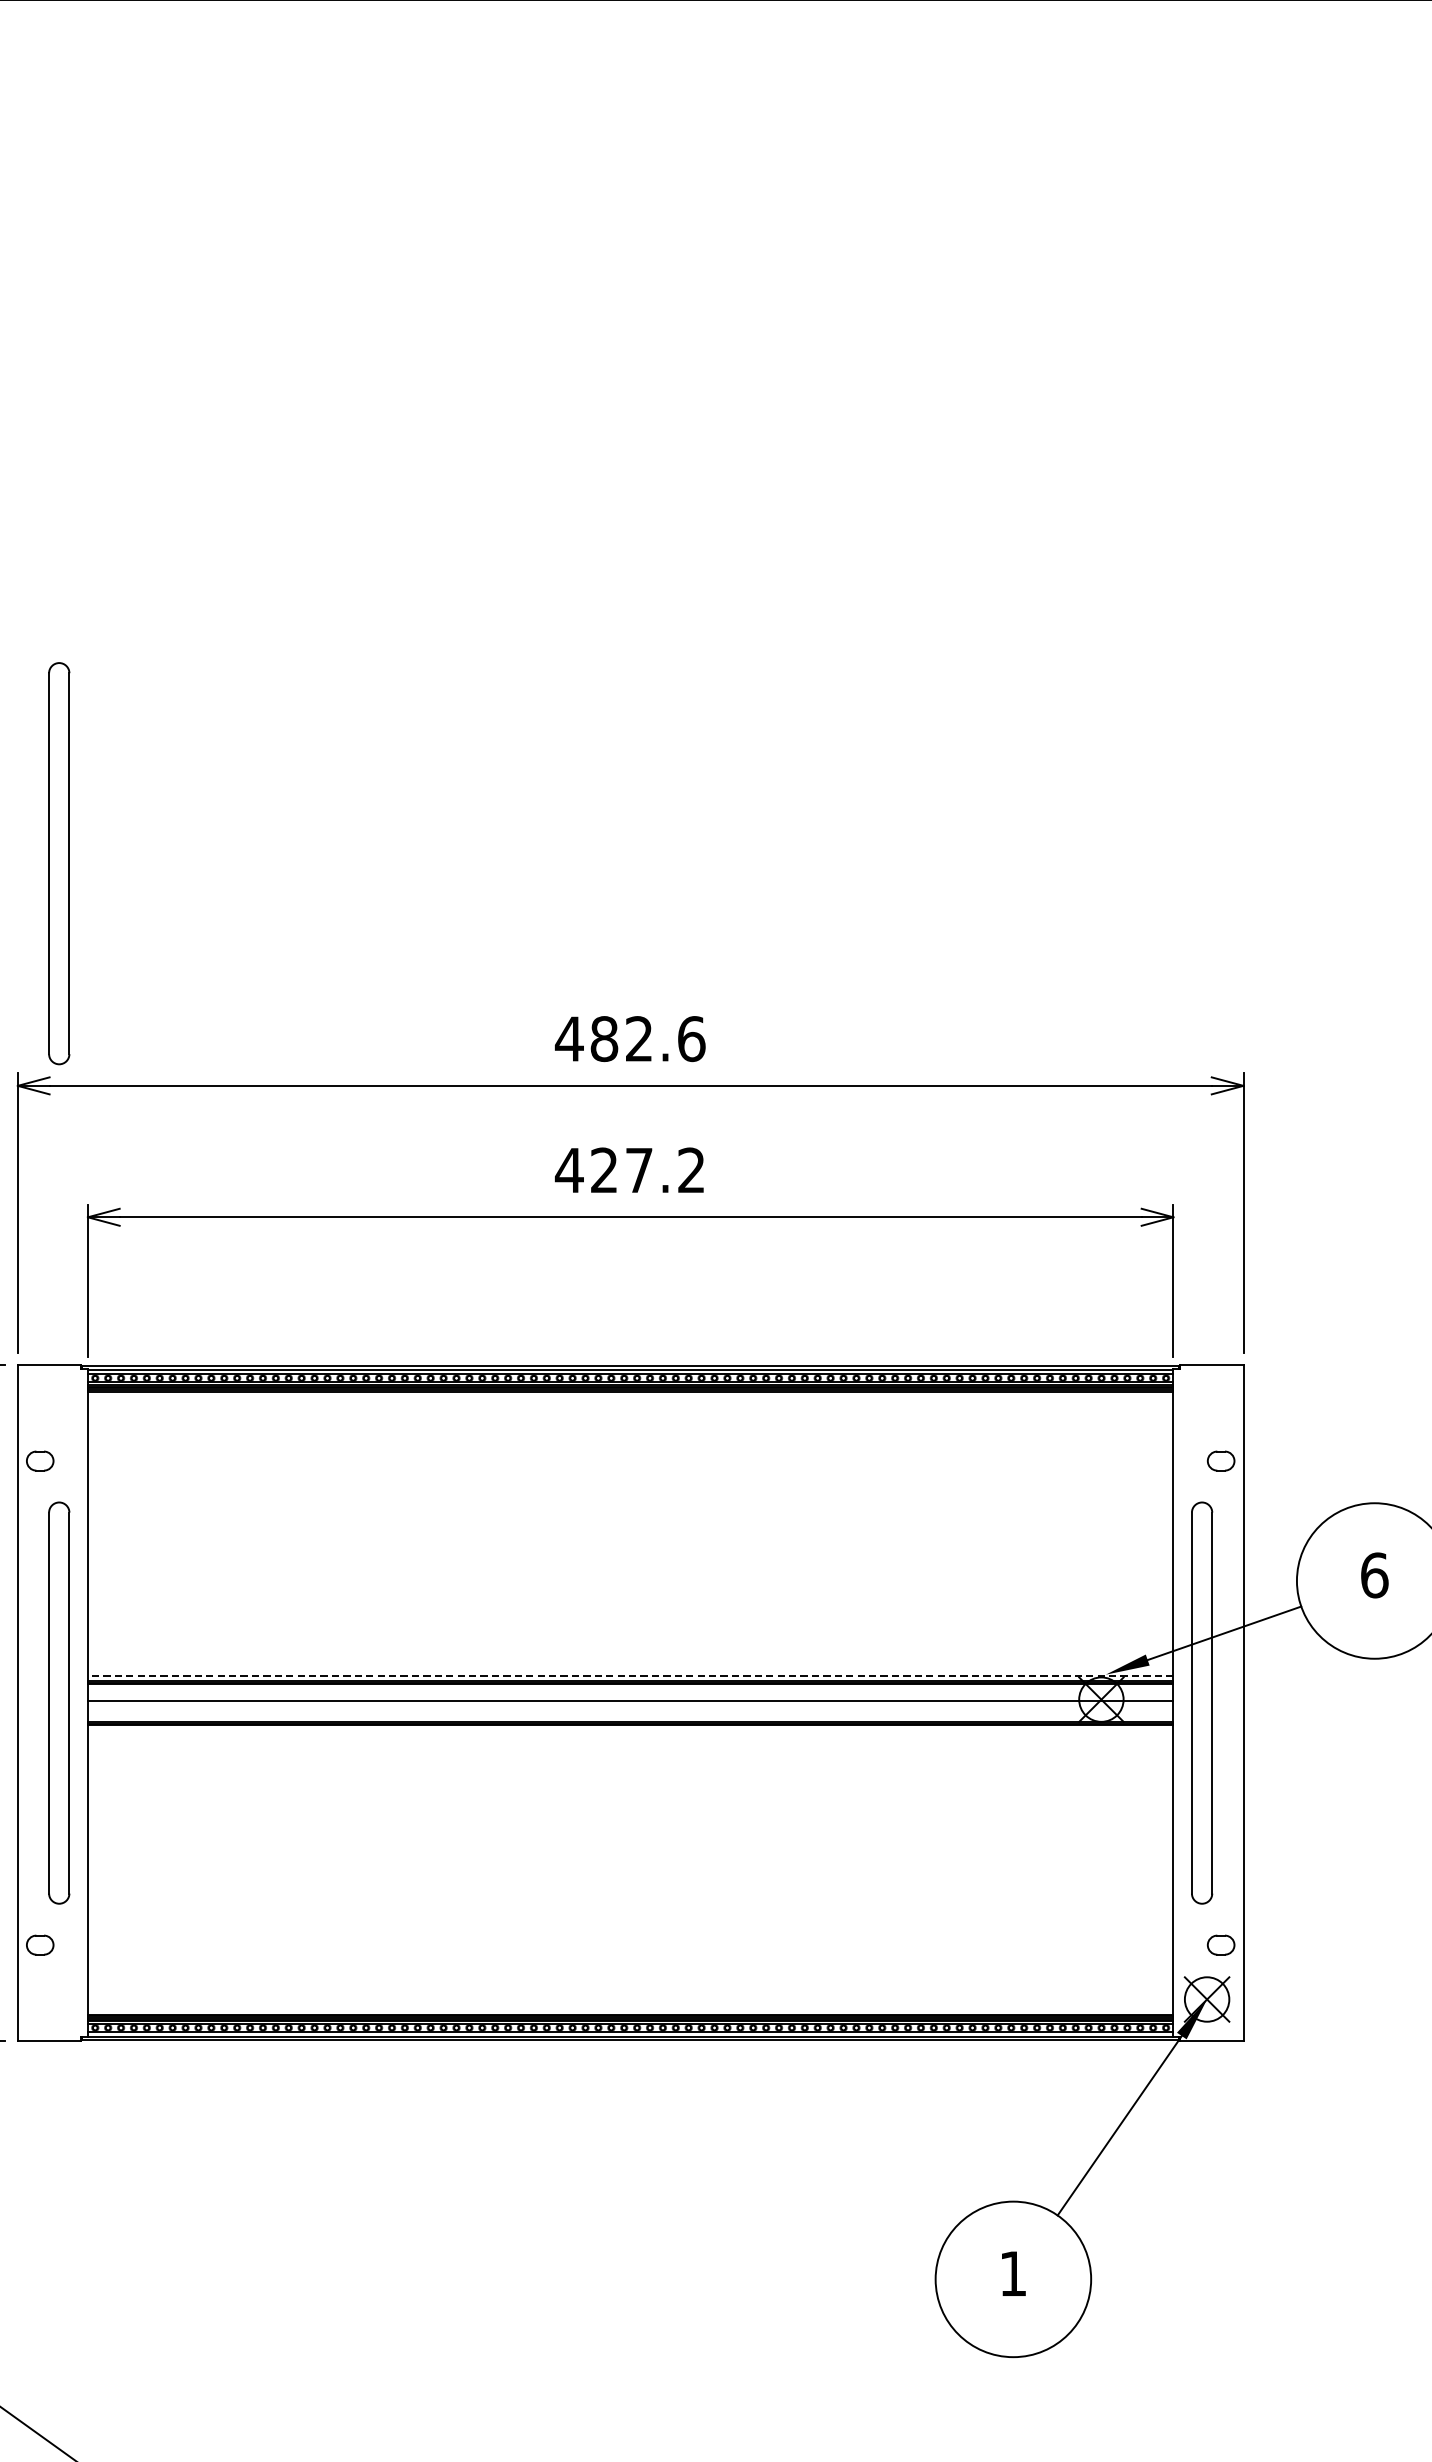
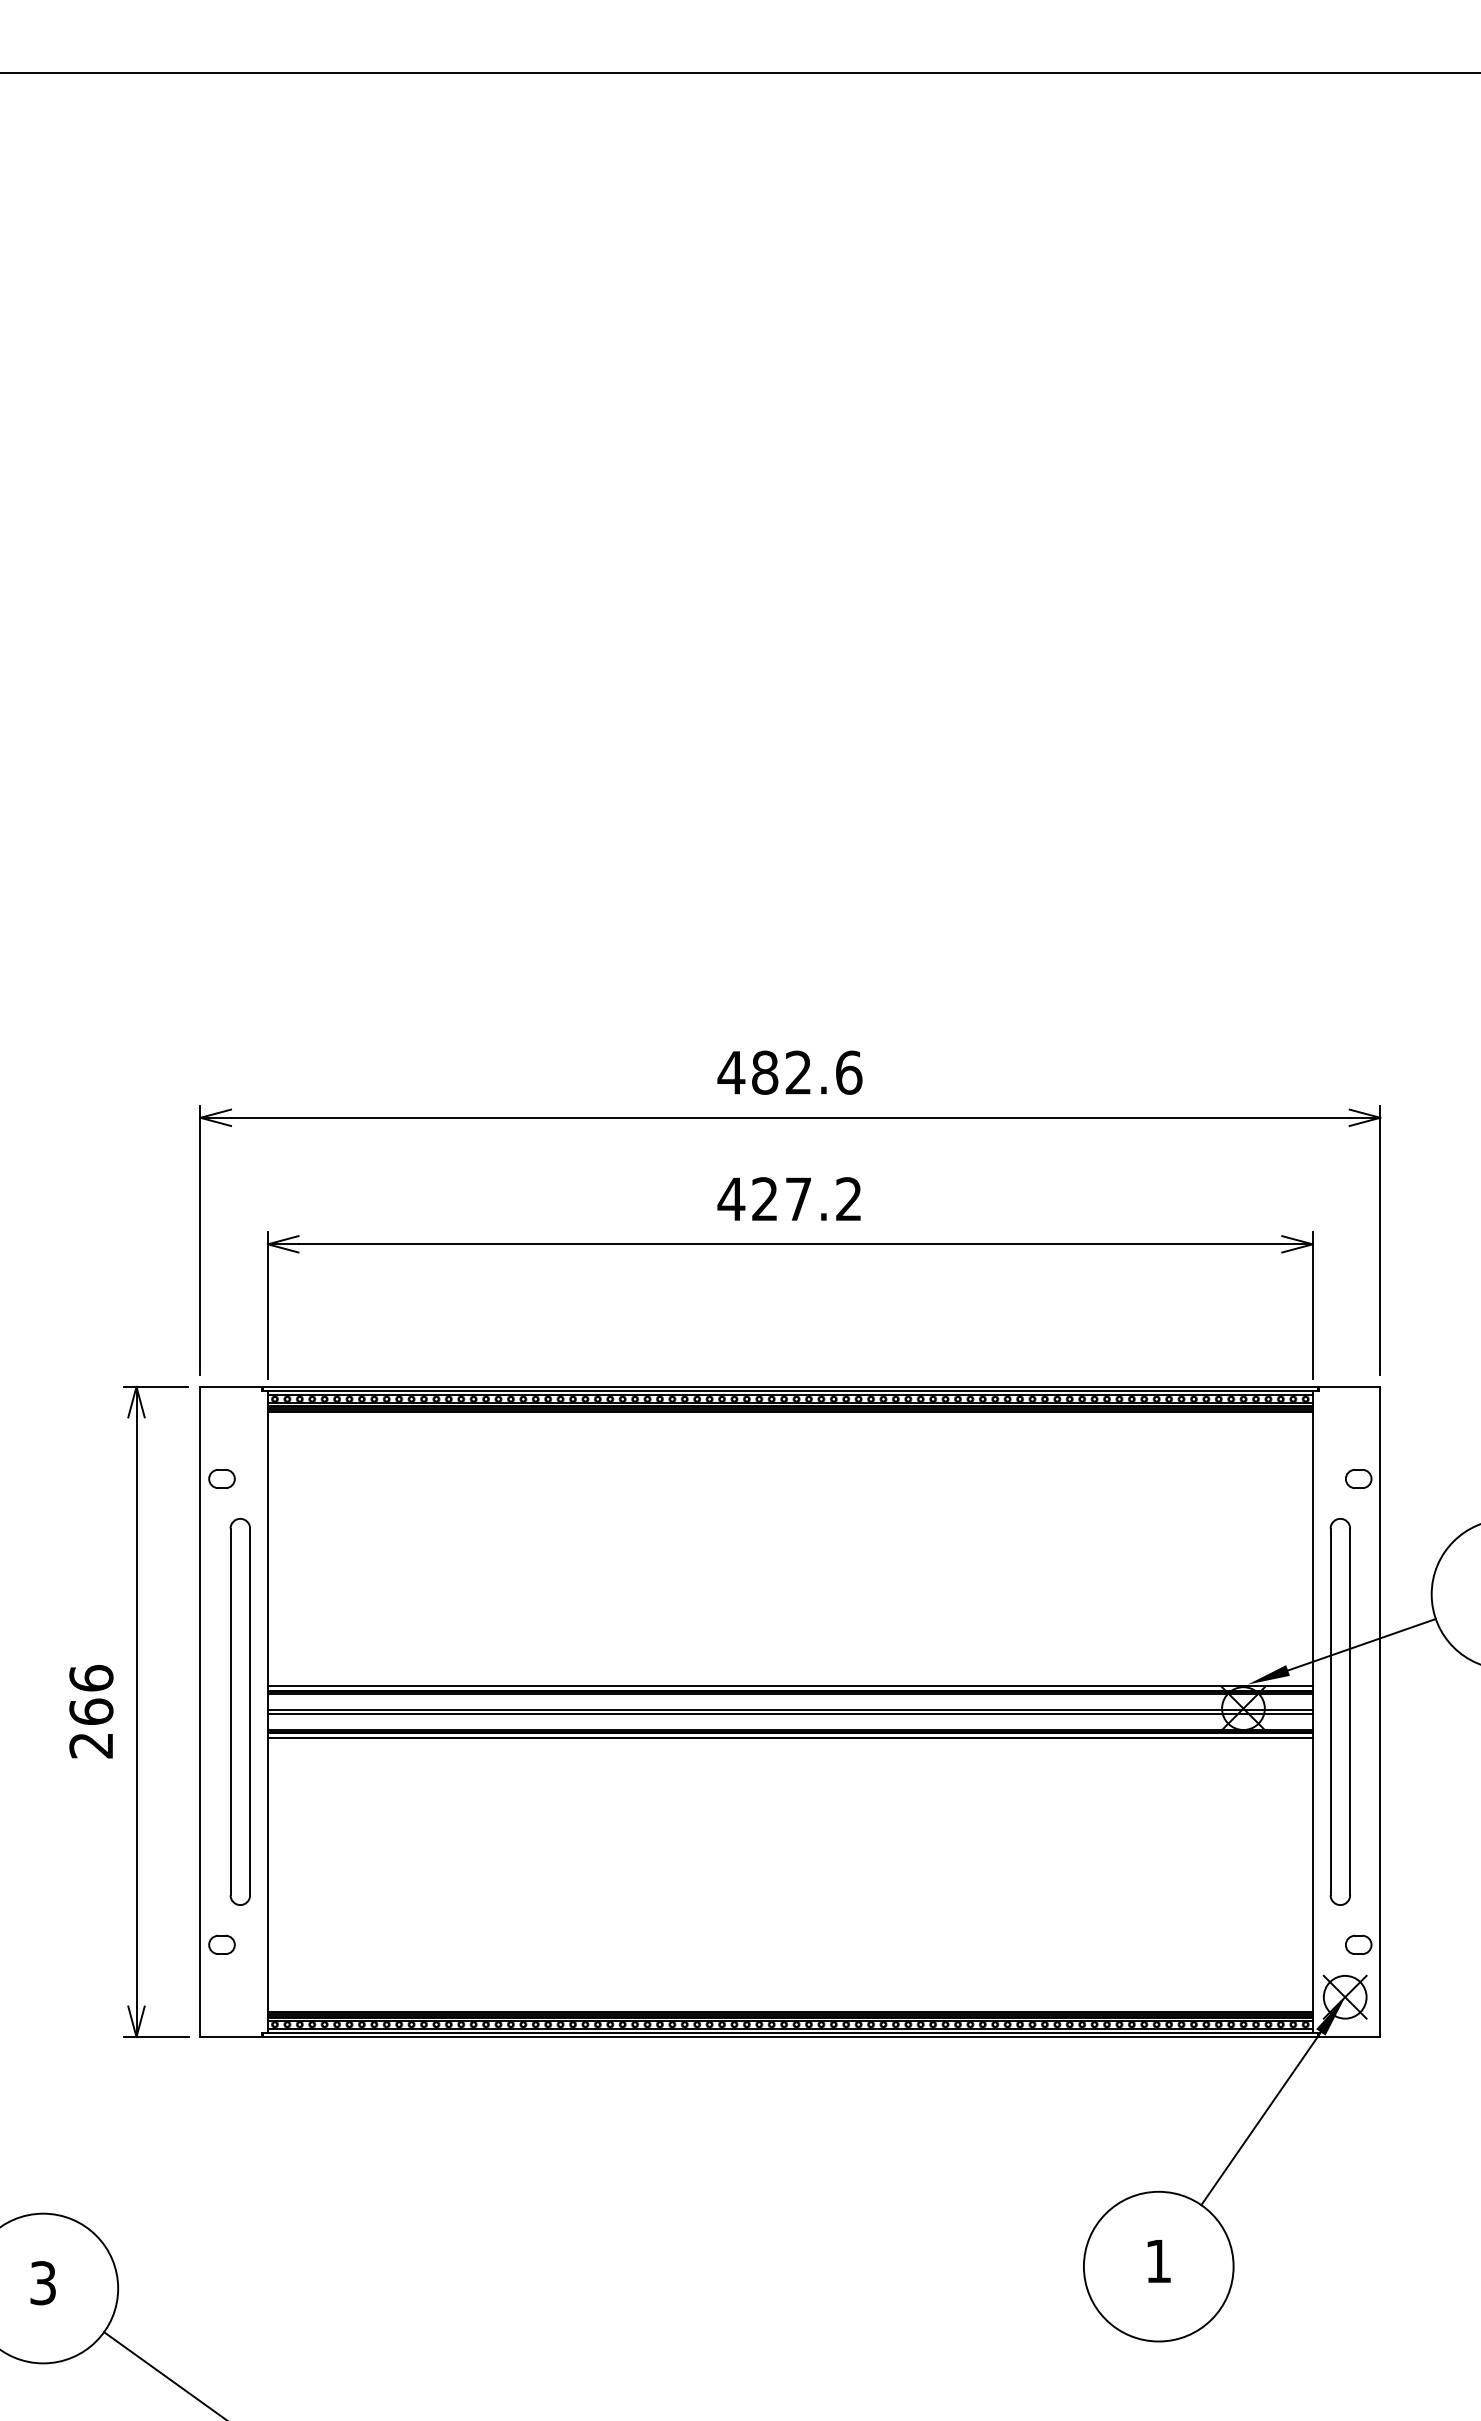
part: (58, 863) -> (239, 903), removed
line: (629, 1676) -> (789, 1686), dashed -> solid
line: (629, 1705) -> (789, 1714), added
line: (629, 1729) -> (789, 1737), added

